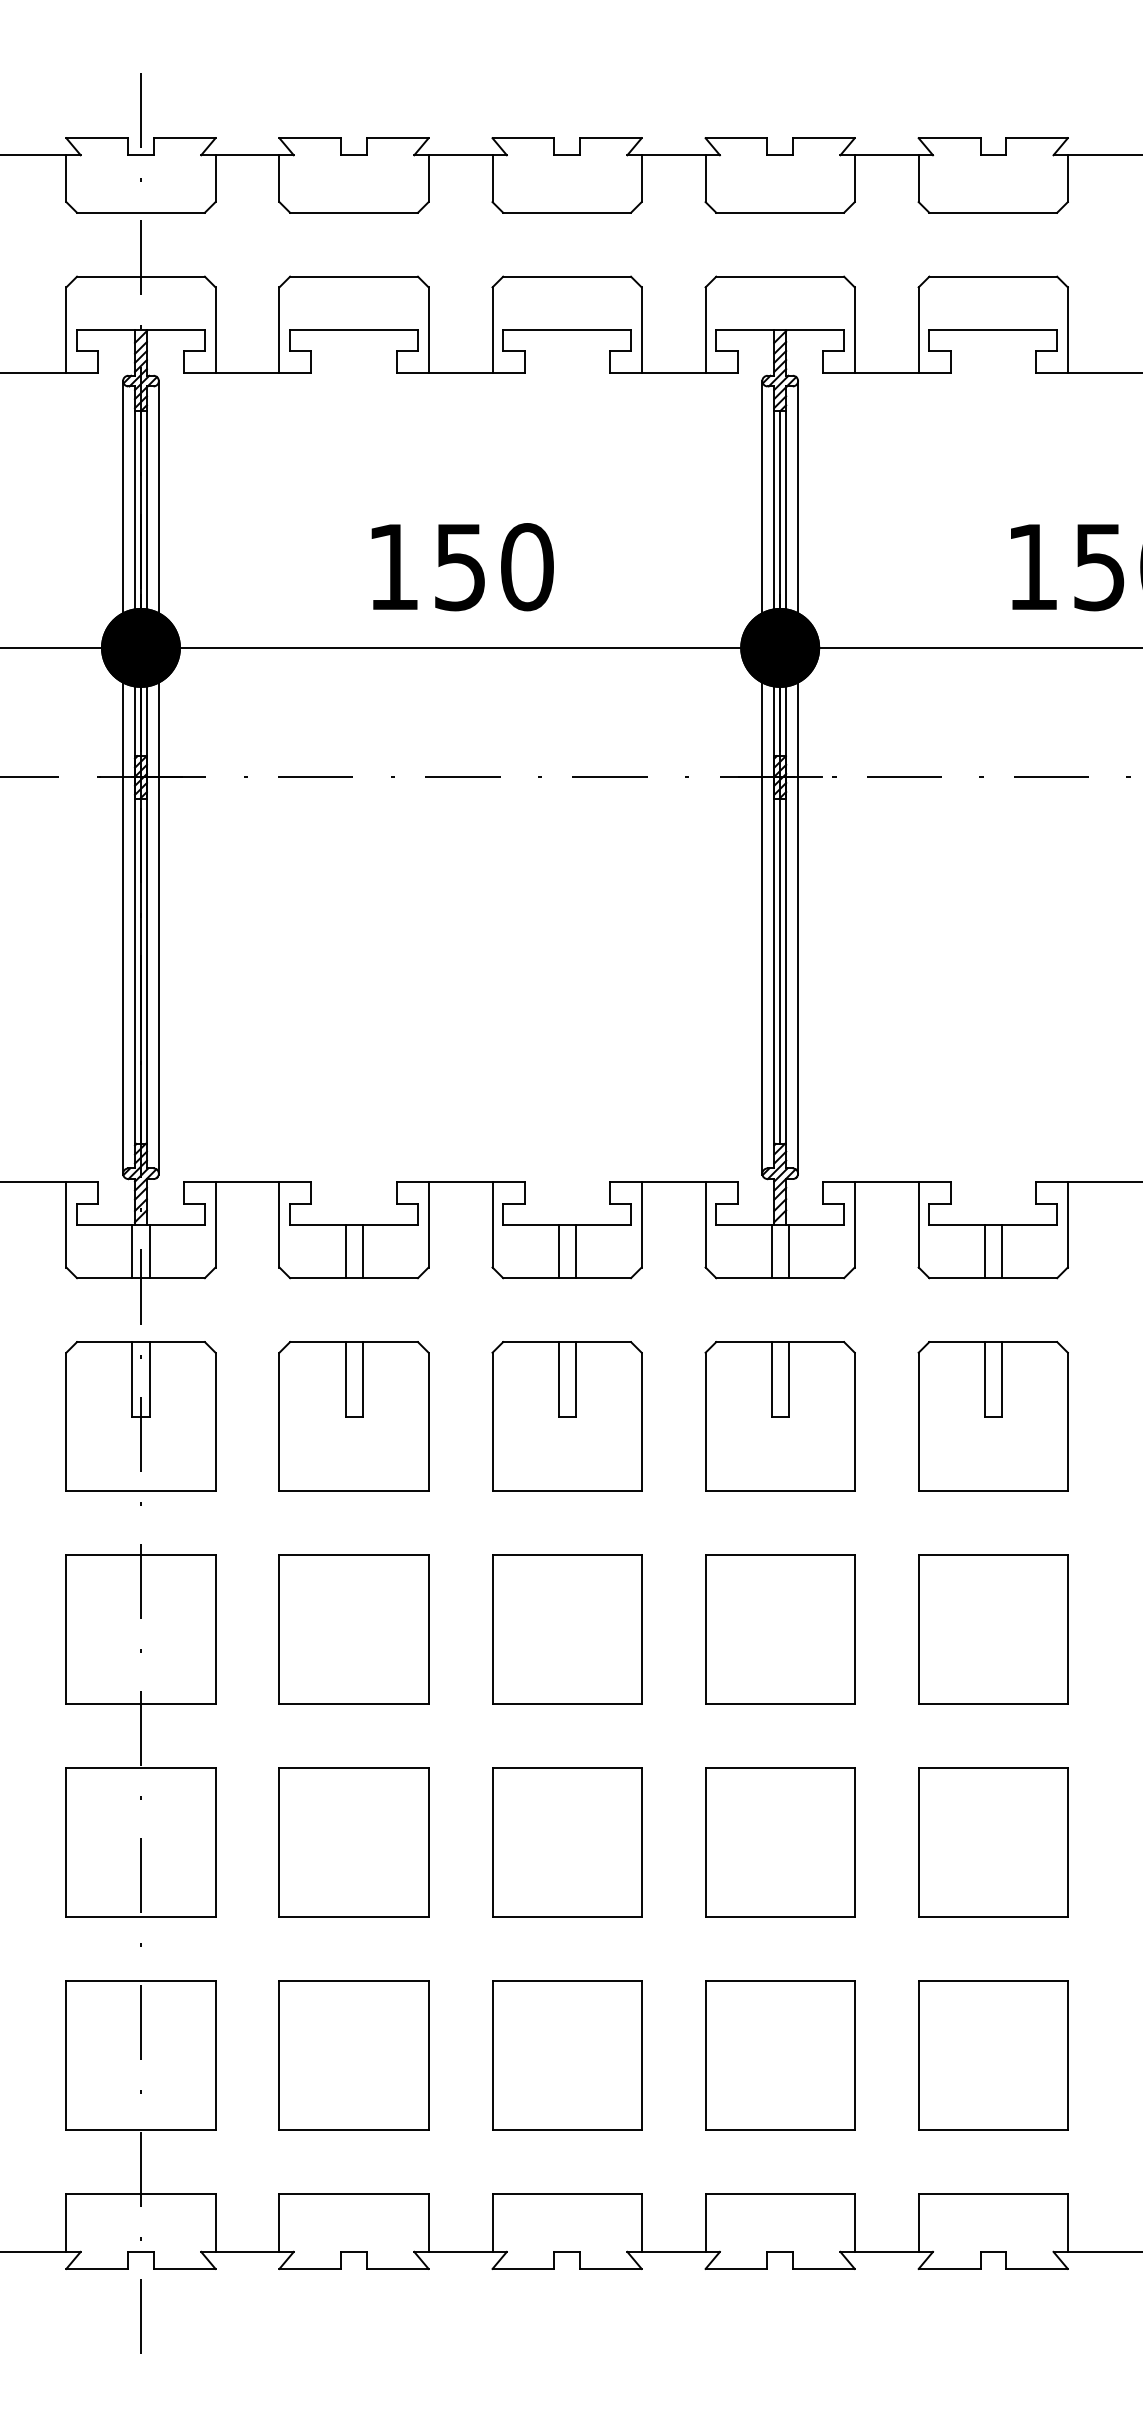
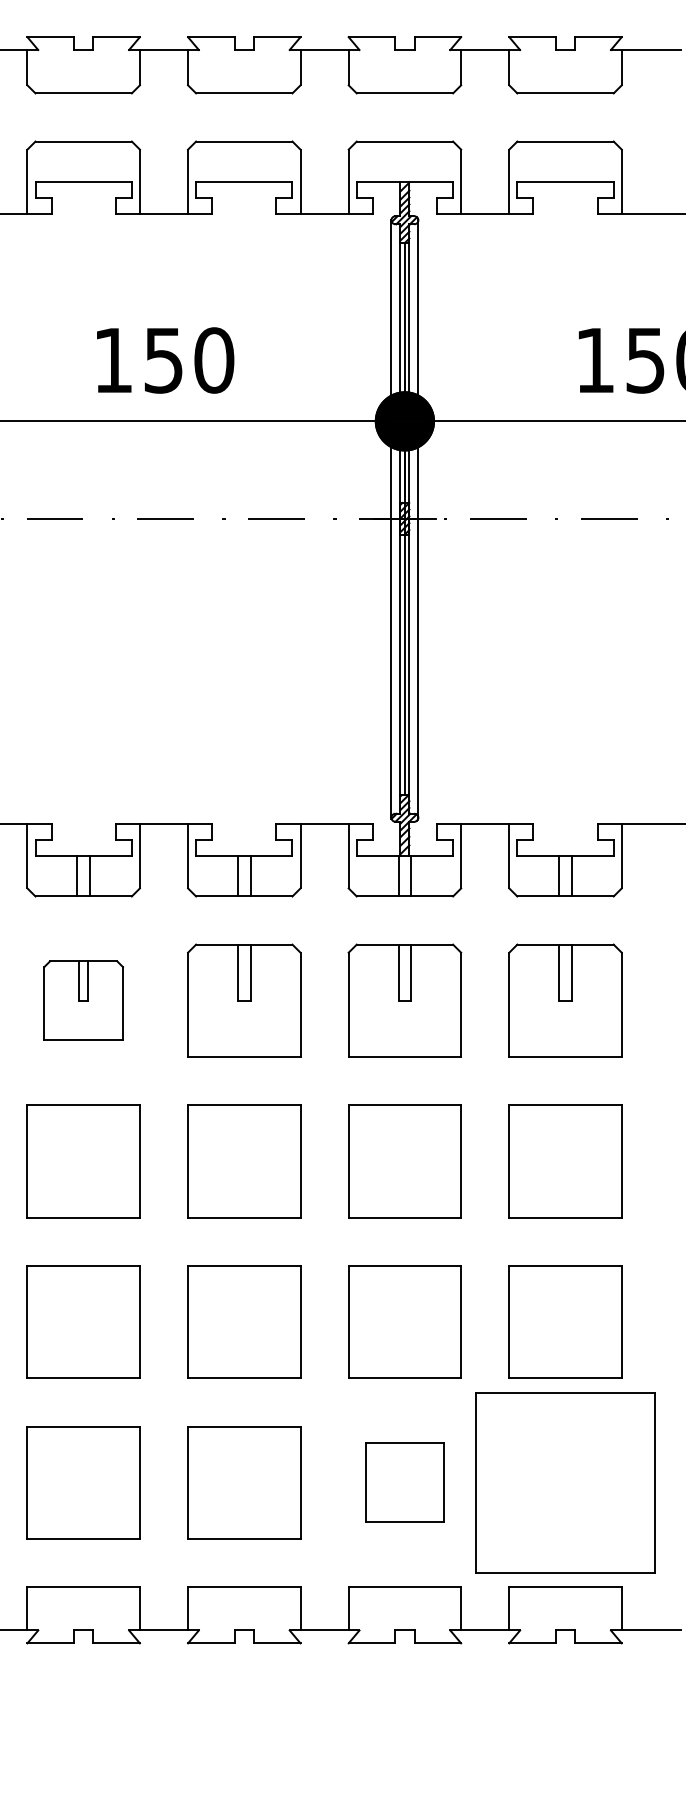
part: (353, 1416) -> (83, 1000), size x0.7
part: (780, 2055) -> (405, 1482), size x0.7
part: (993, 2055) -> (565, 1482), size x1.6

